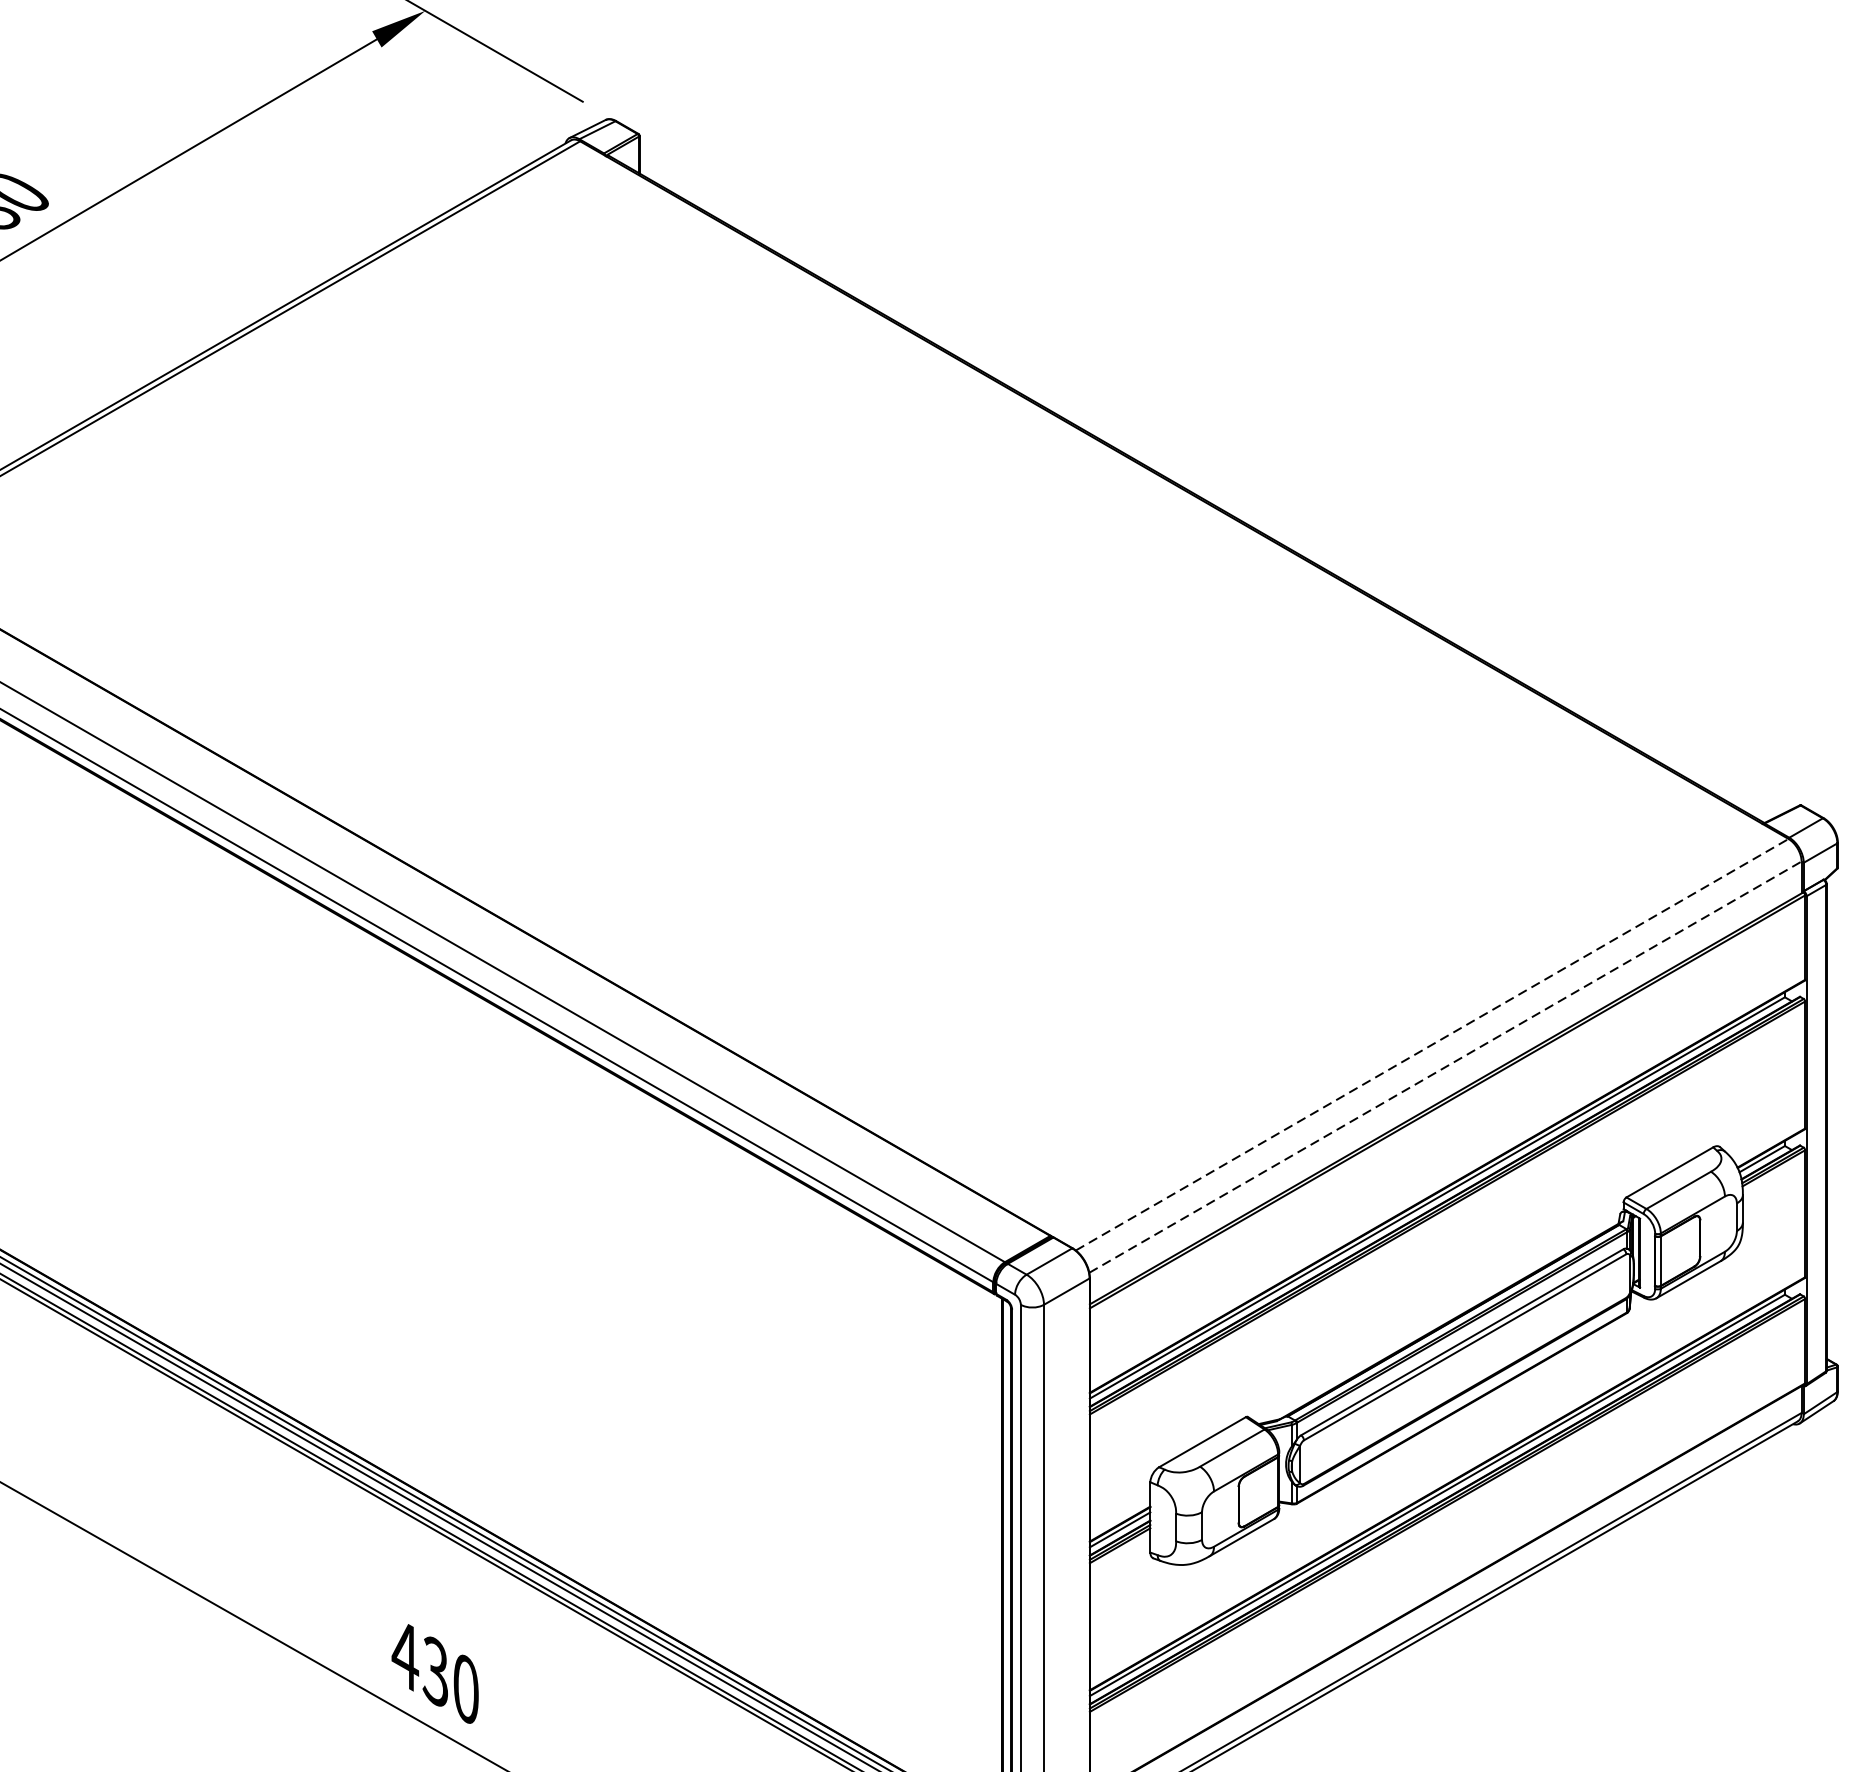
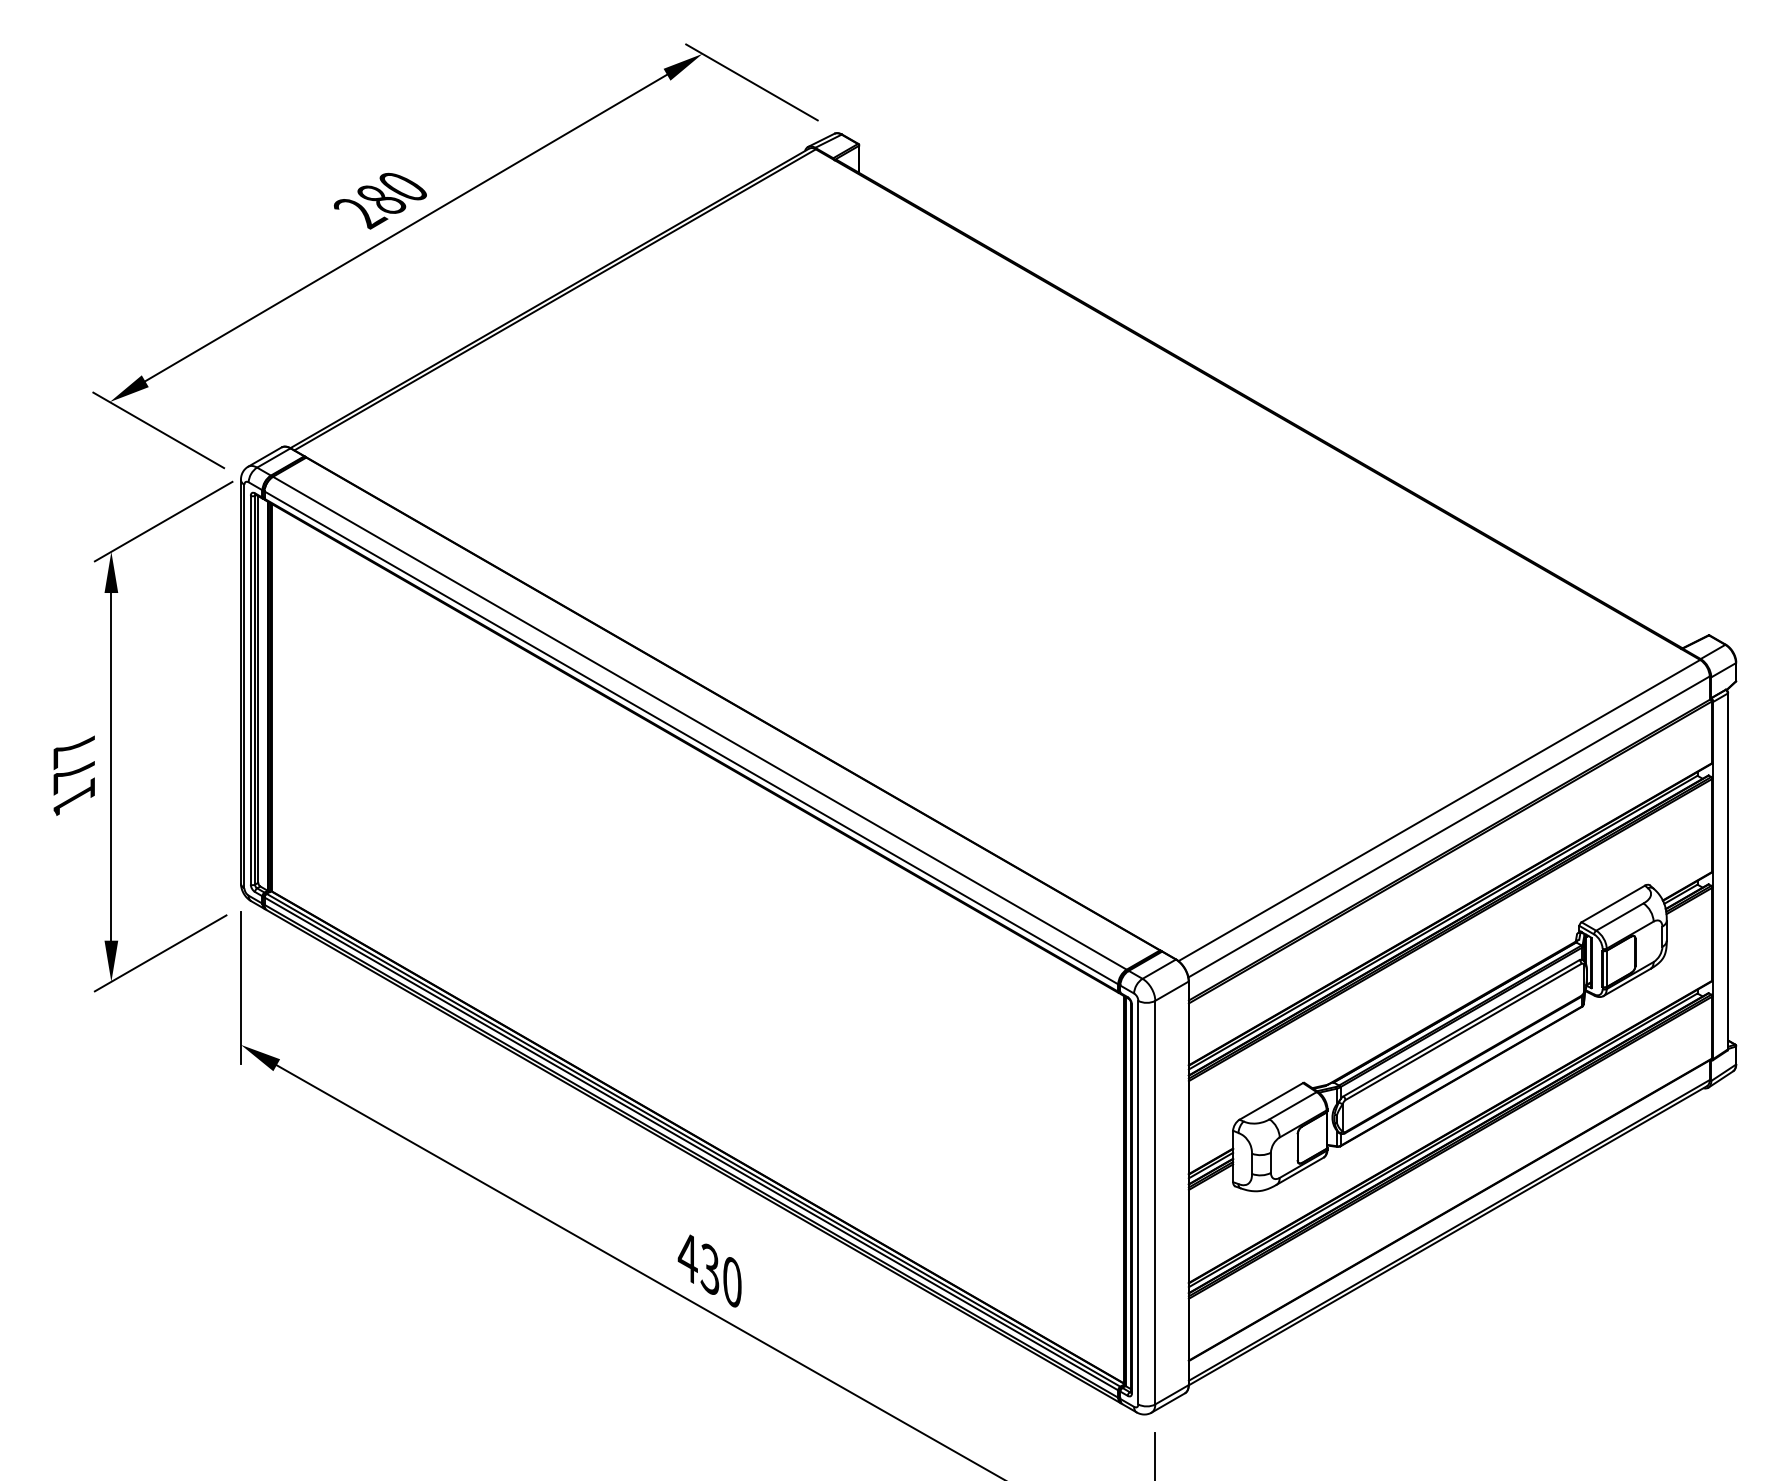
line: (1432, 1044) -> (1439, 810), dashed -> solid
line: (1446, 1066) -> (1449, 826), dashed -> solid

